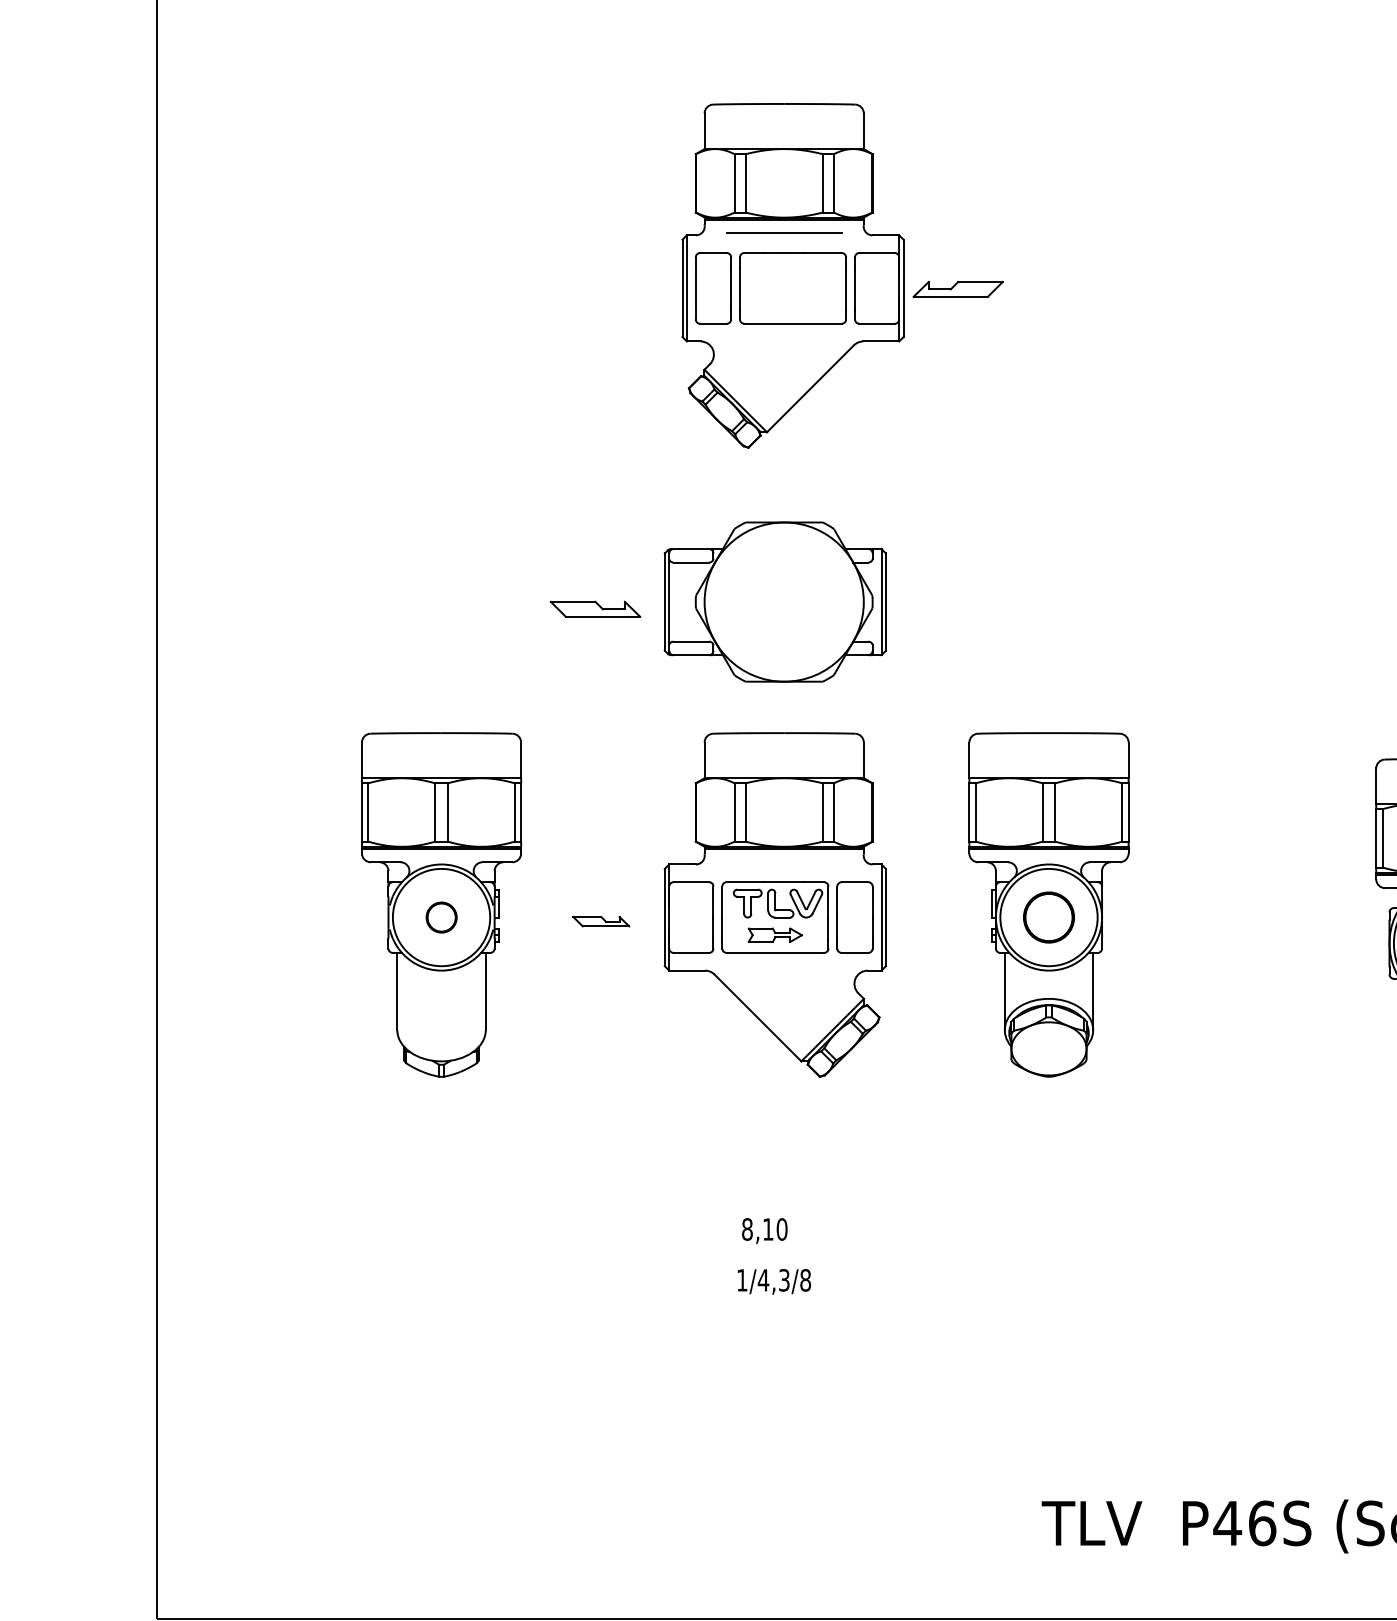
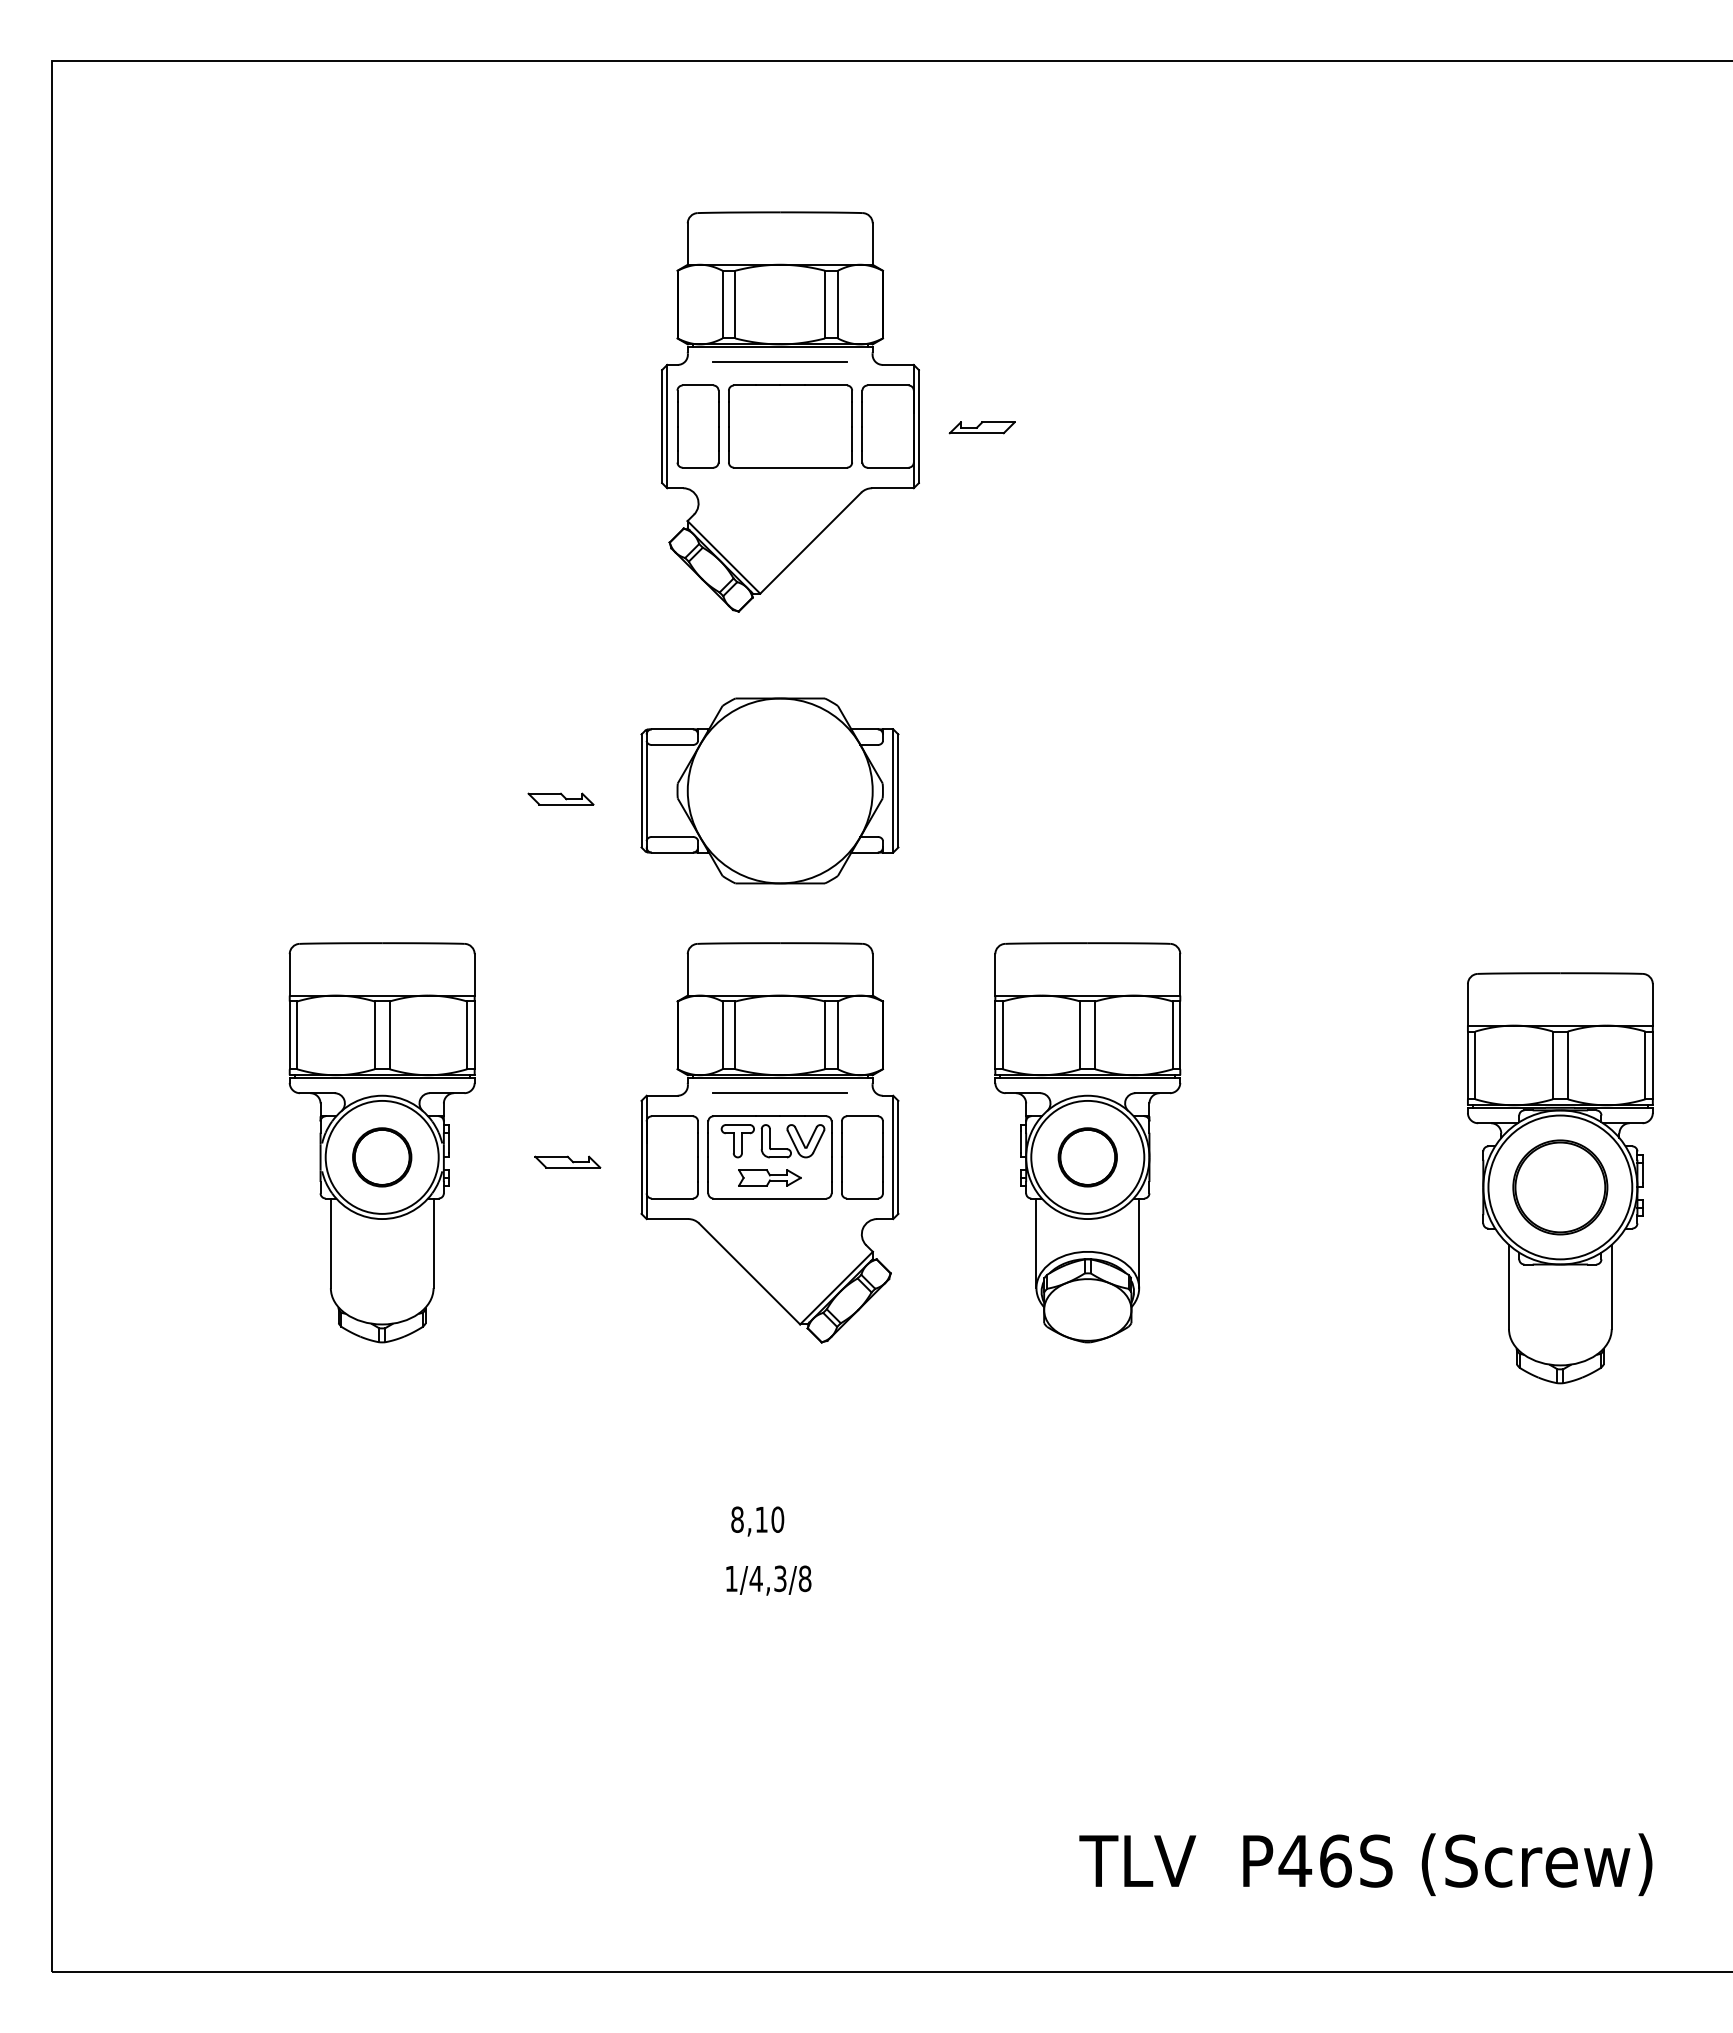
part: (957, 289) -> (981, 427), size x0.62
part: (595, 608) -> (560, 798), size x0.62
line: (784, 862) -> (780, 1093), added
part: (441, 917) -> (382, 1157), size x1.67

